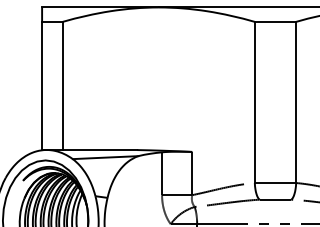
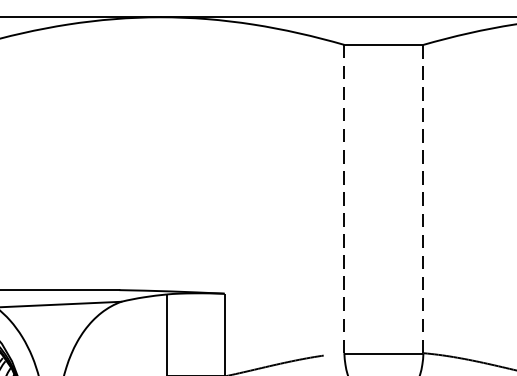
line: (254, 102) -> (343, 199), solid -> dashed
line: (296, 102) -> (424, 199), solid -> dashed

